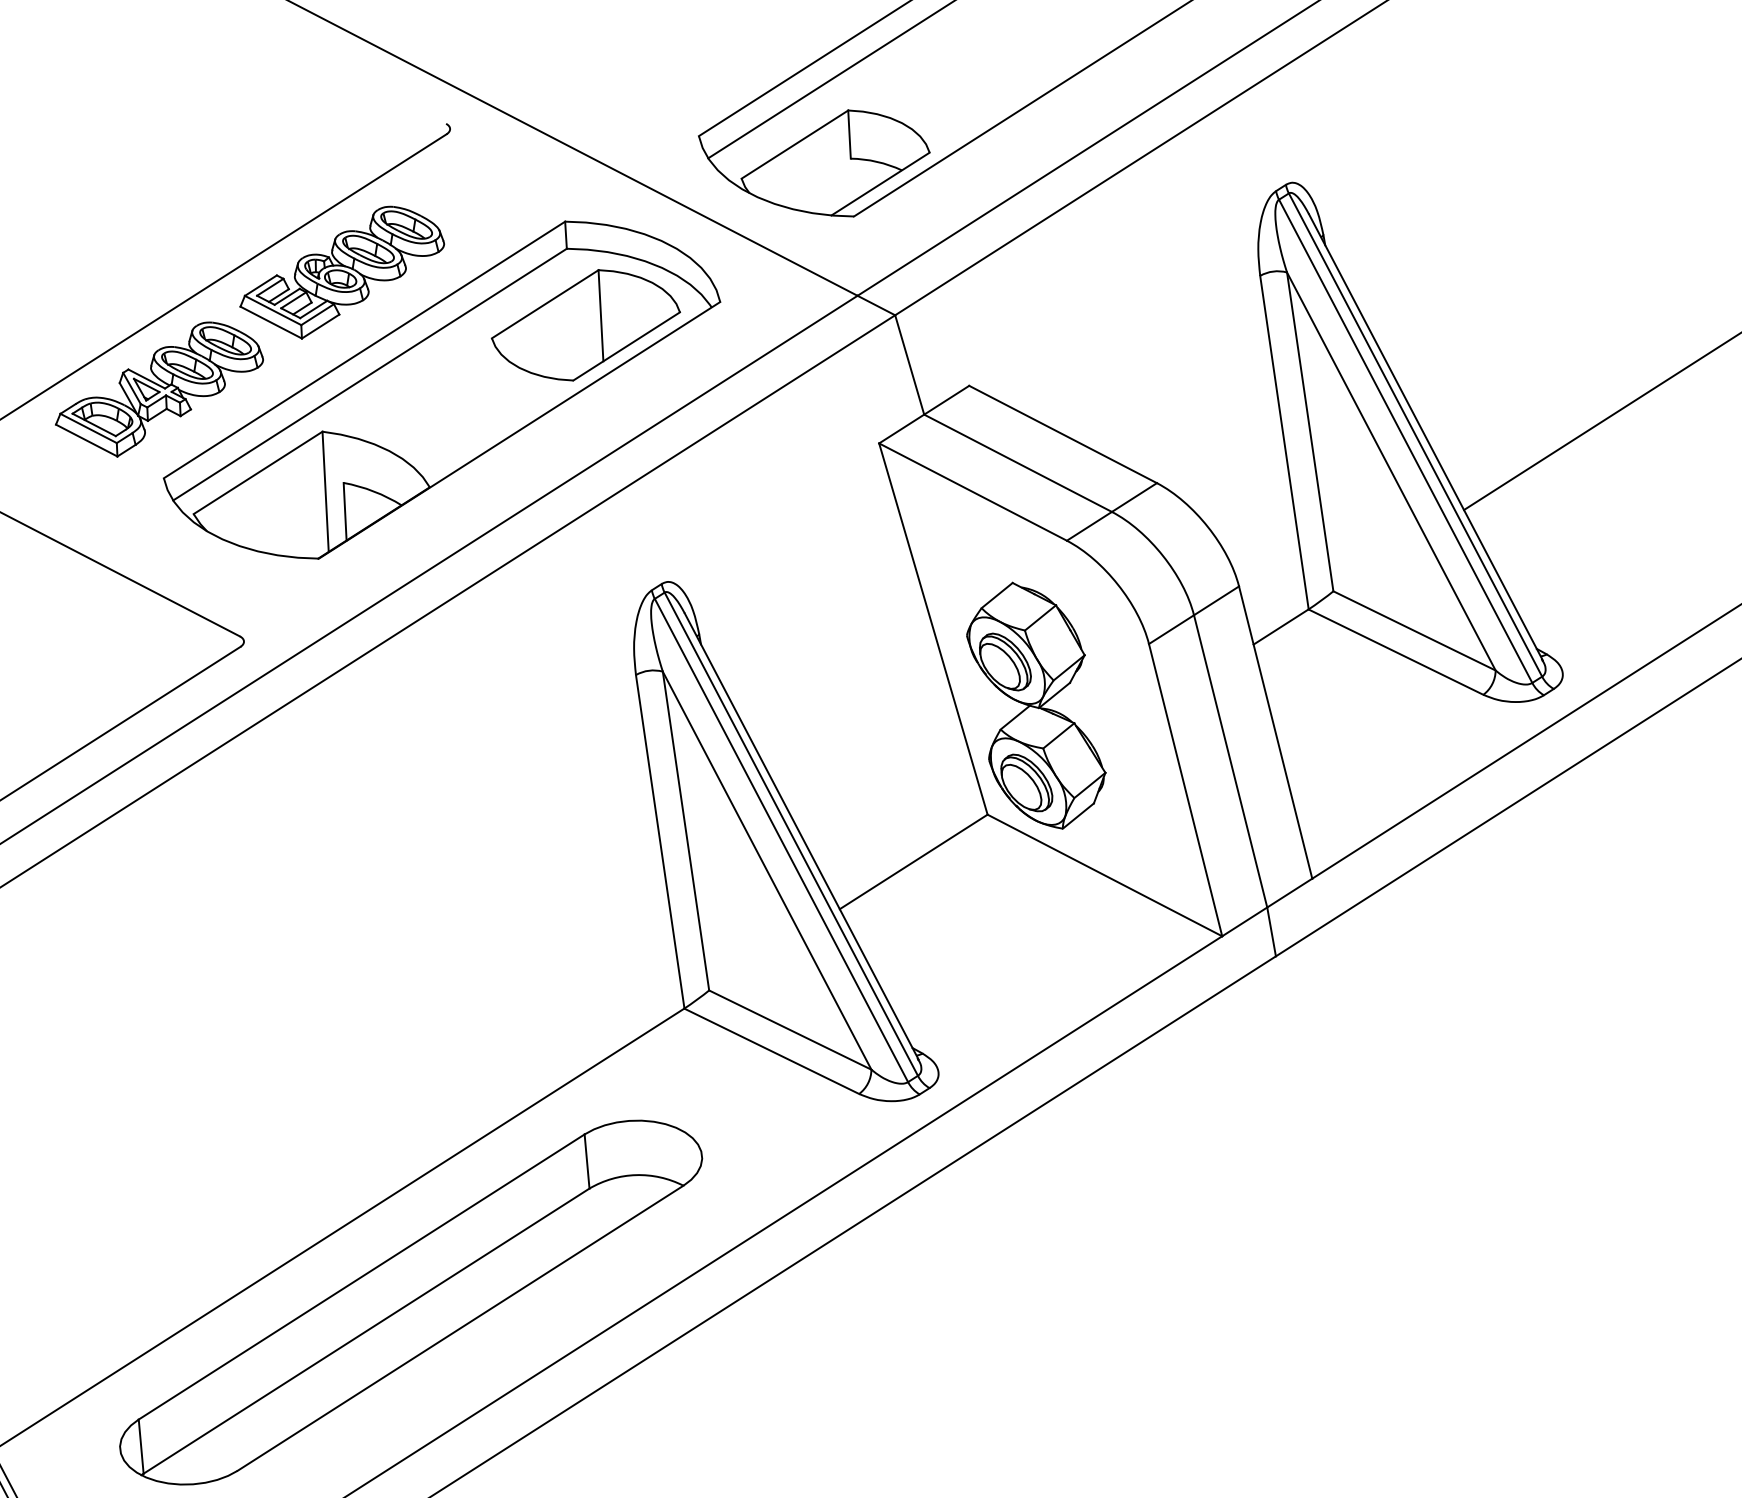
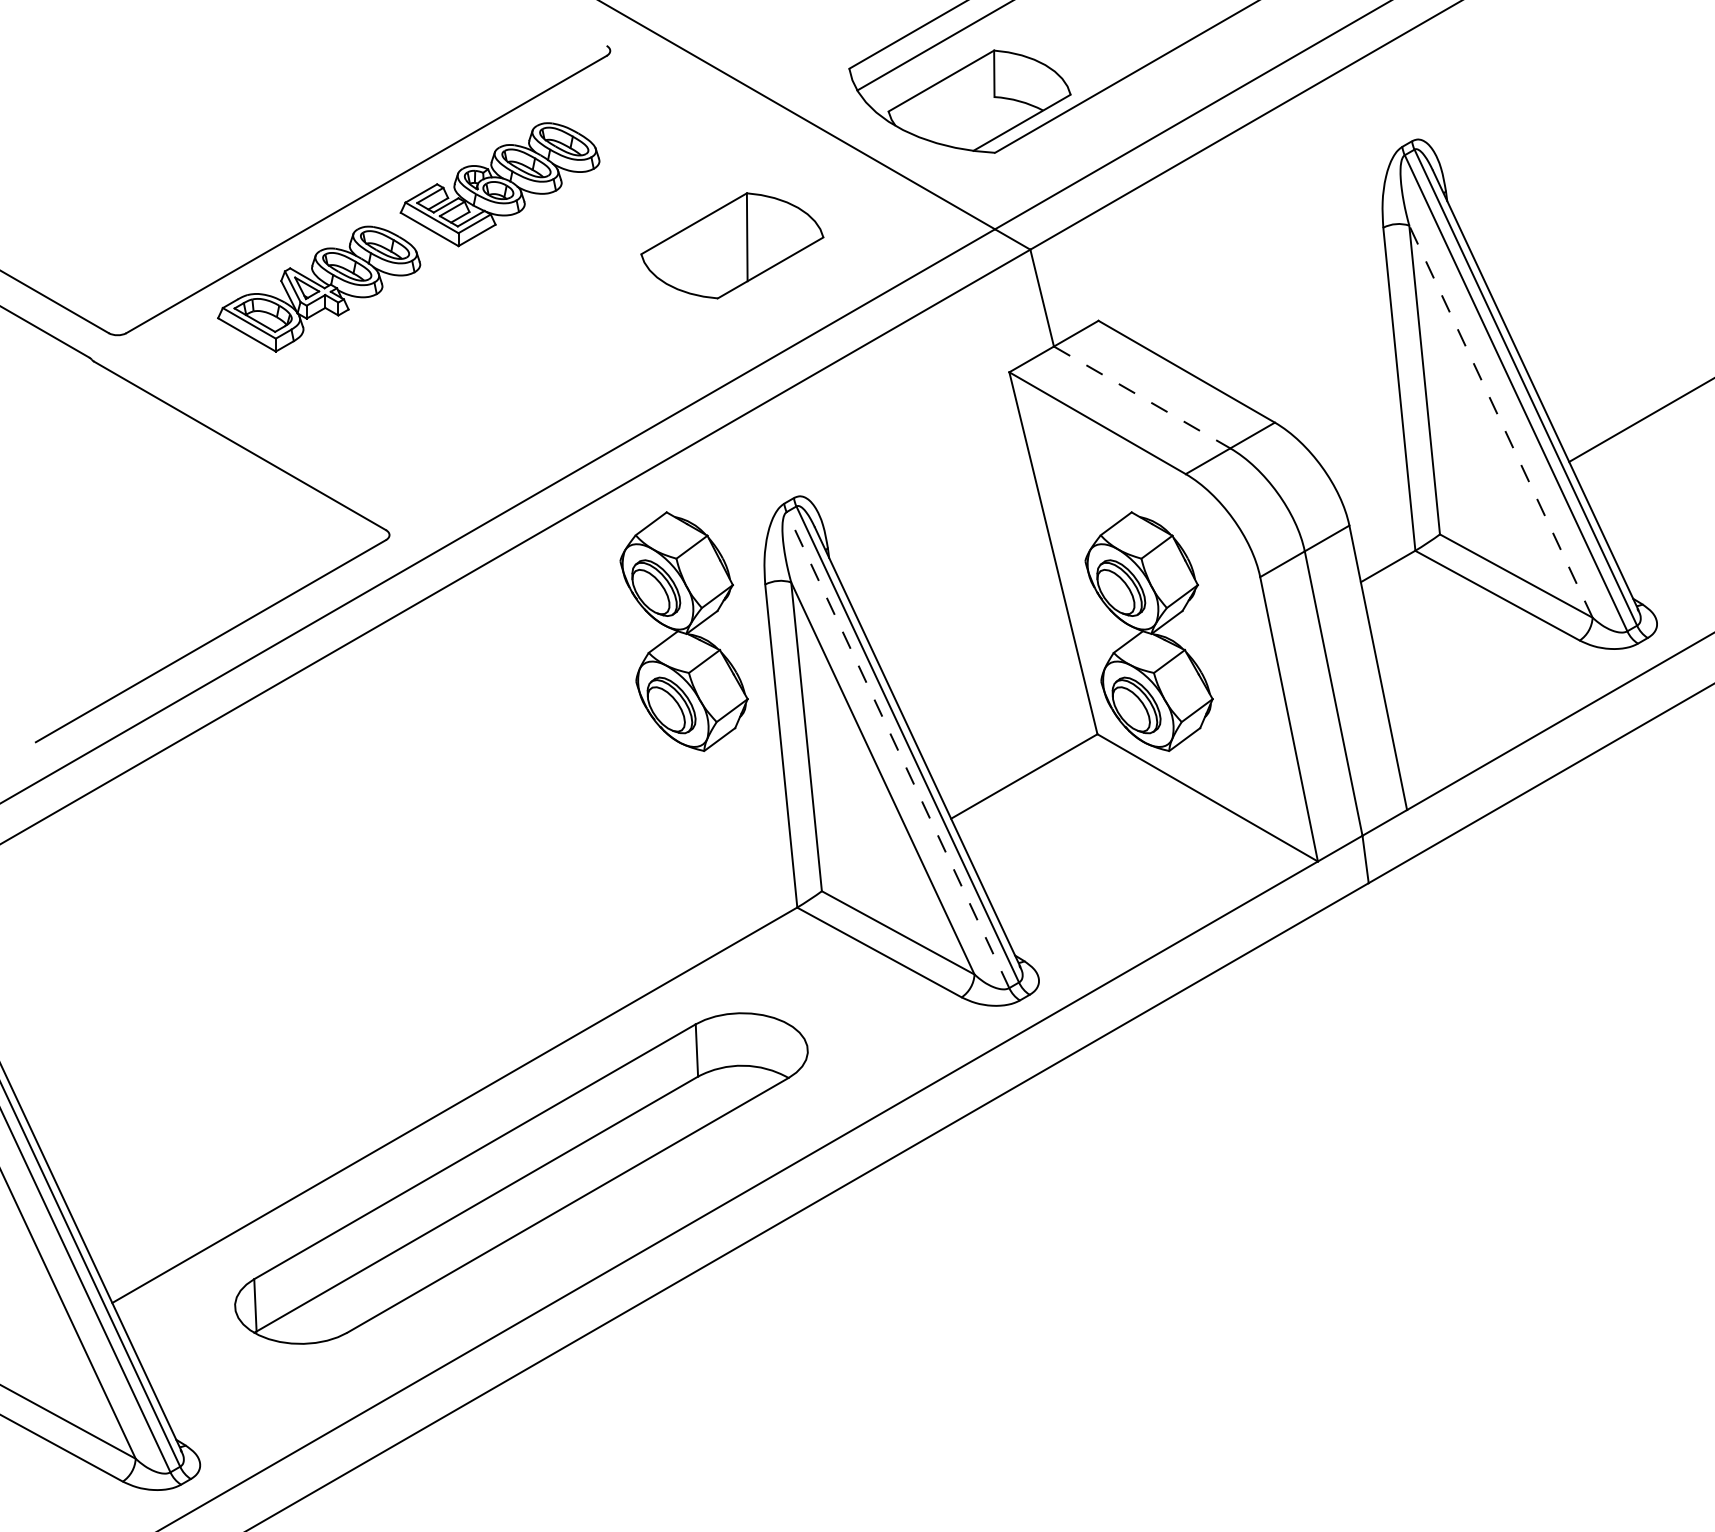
part: (441, 389) -> (590, 301), removed
line: (1018, 463) -> (1142, 397), solid -> dashed
line: (1390, 471) -> (1500, 421), solid -> dashed
part: (553, 727) -> (683, 631), added
line: (782, 840) -> (898, 750), solid -> dashed

